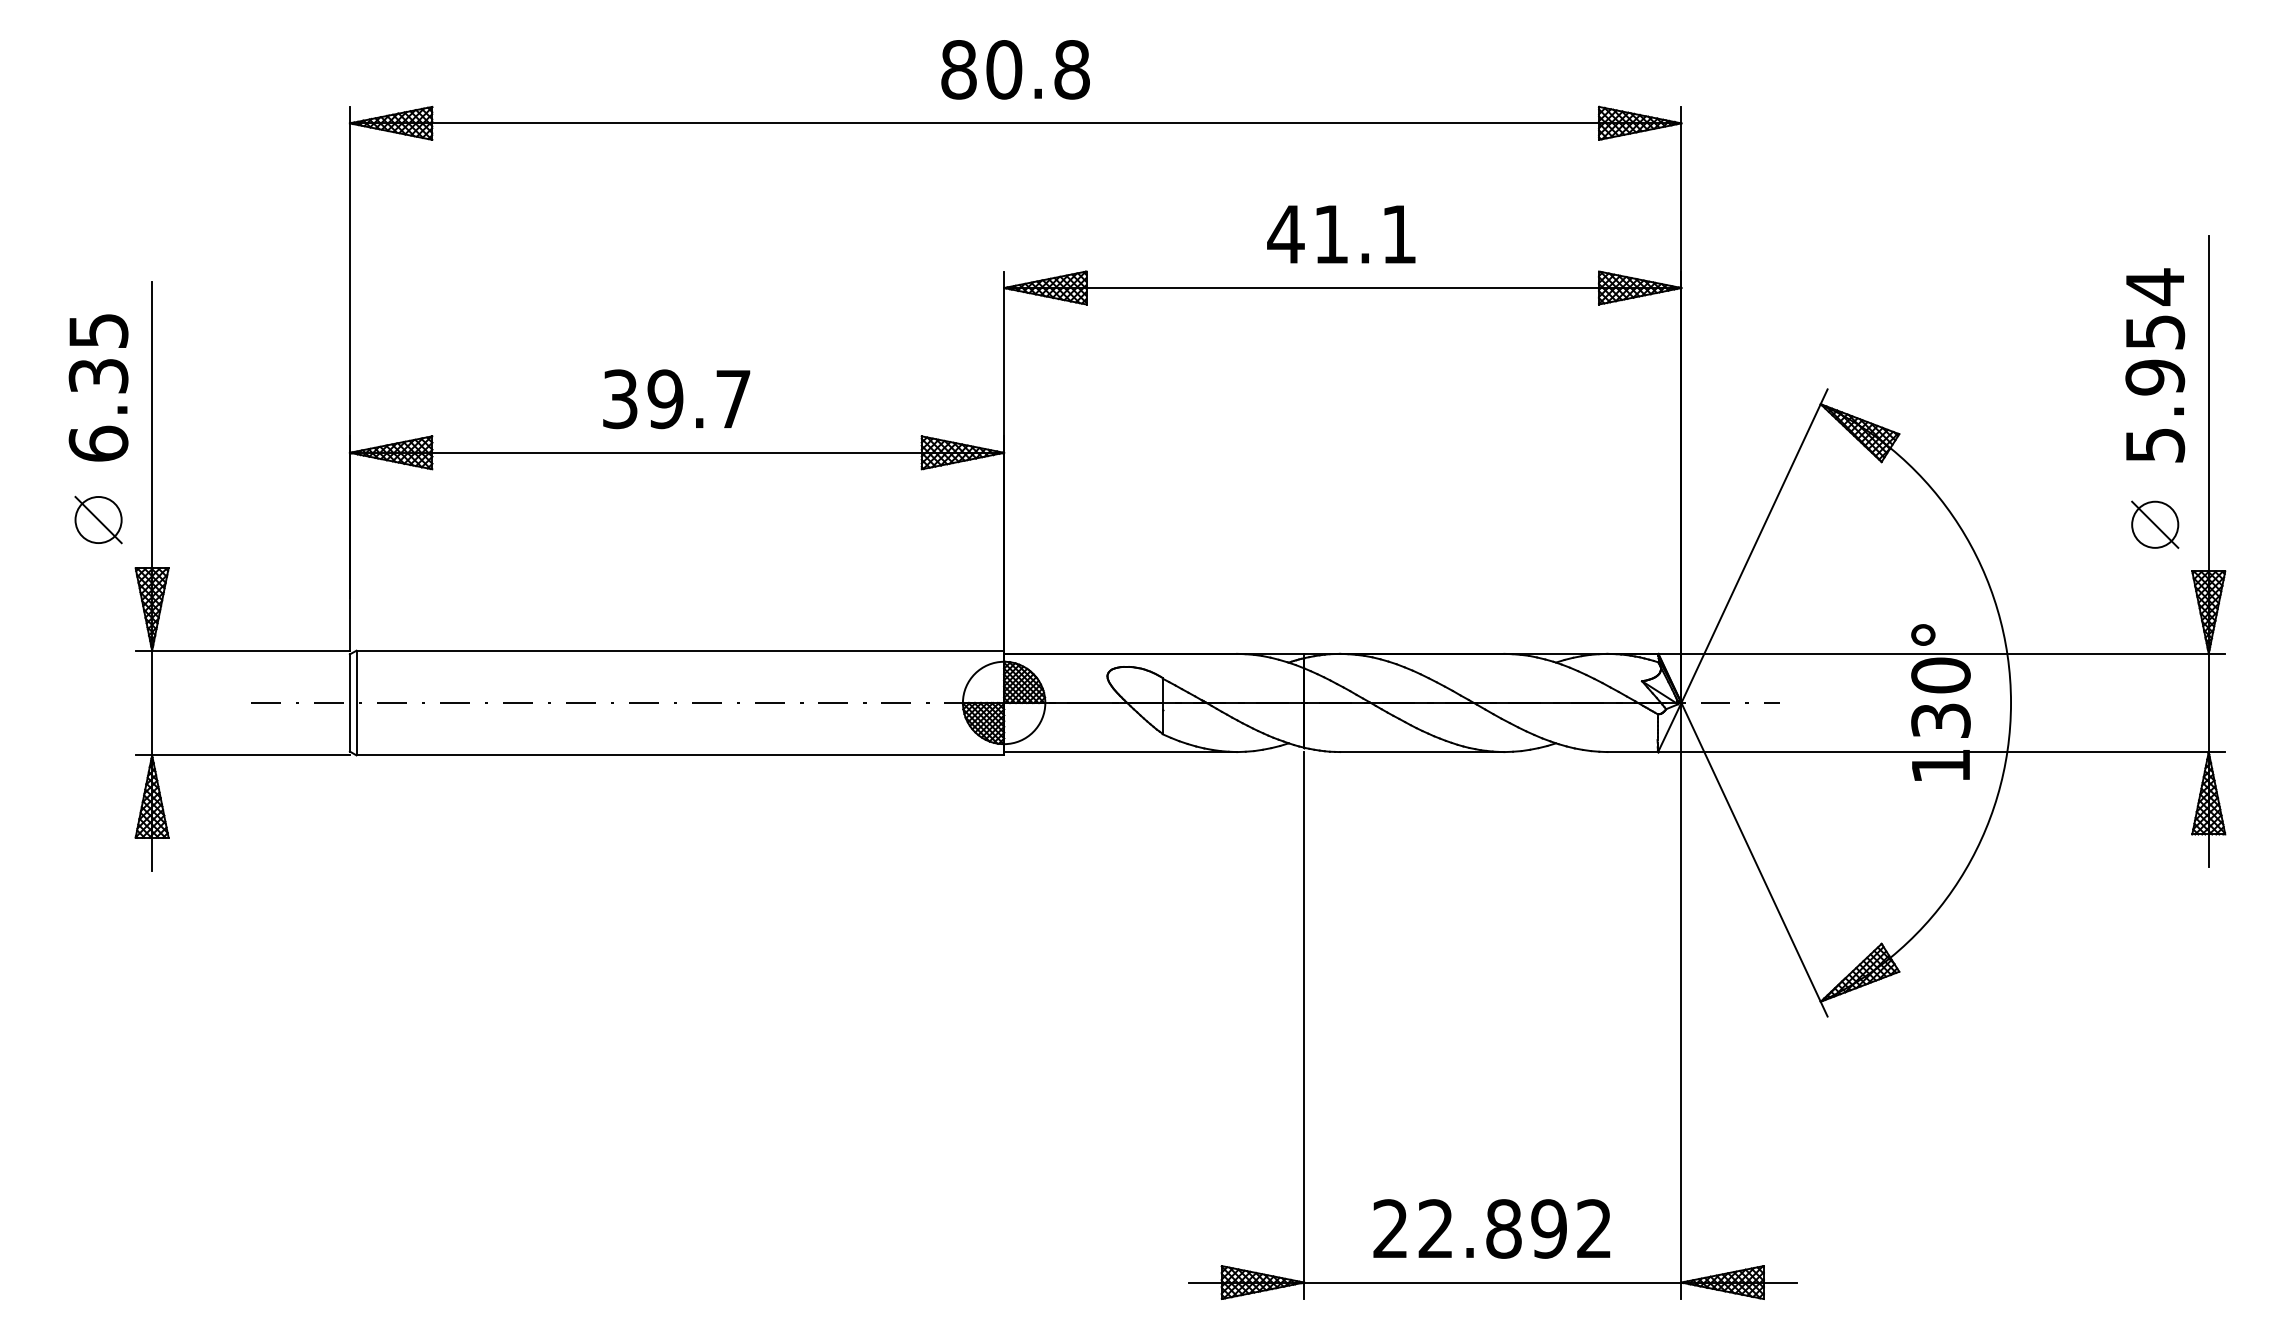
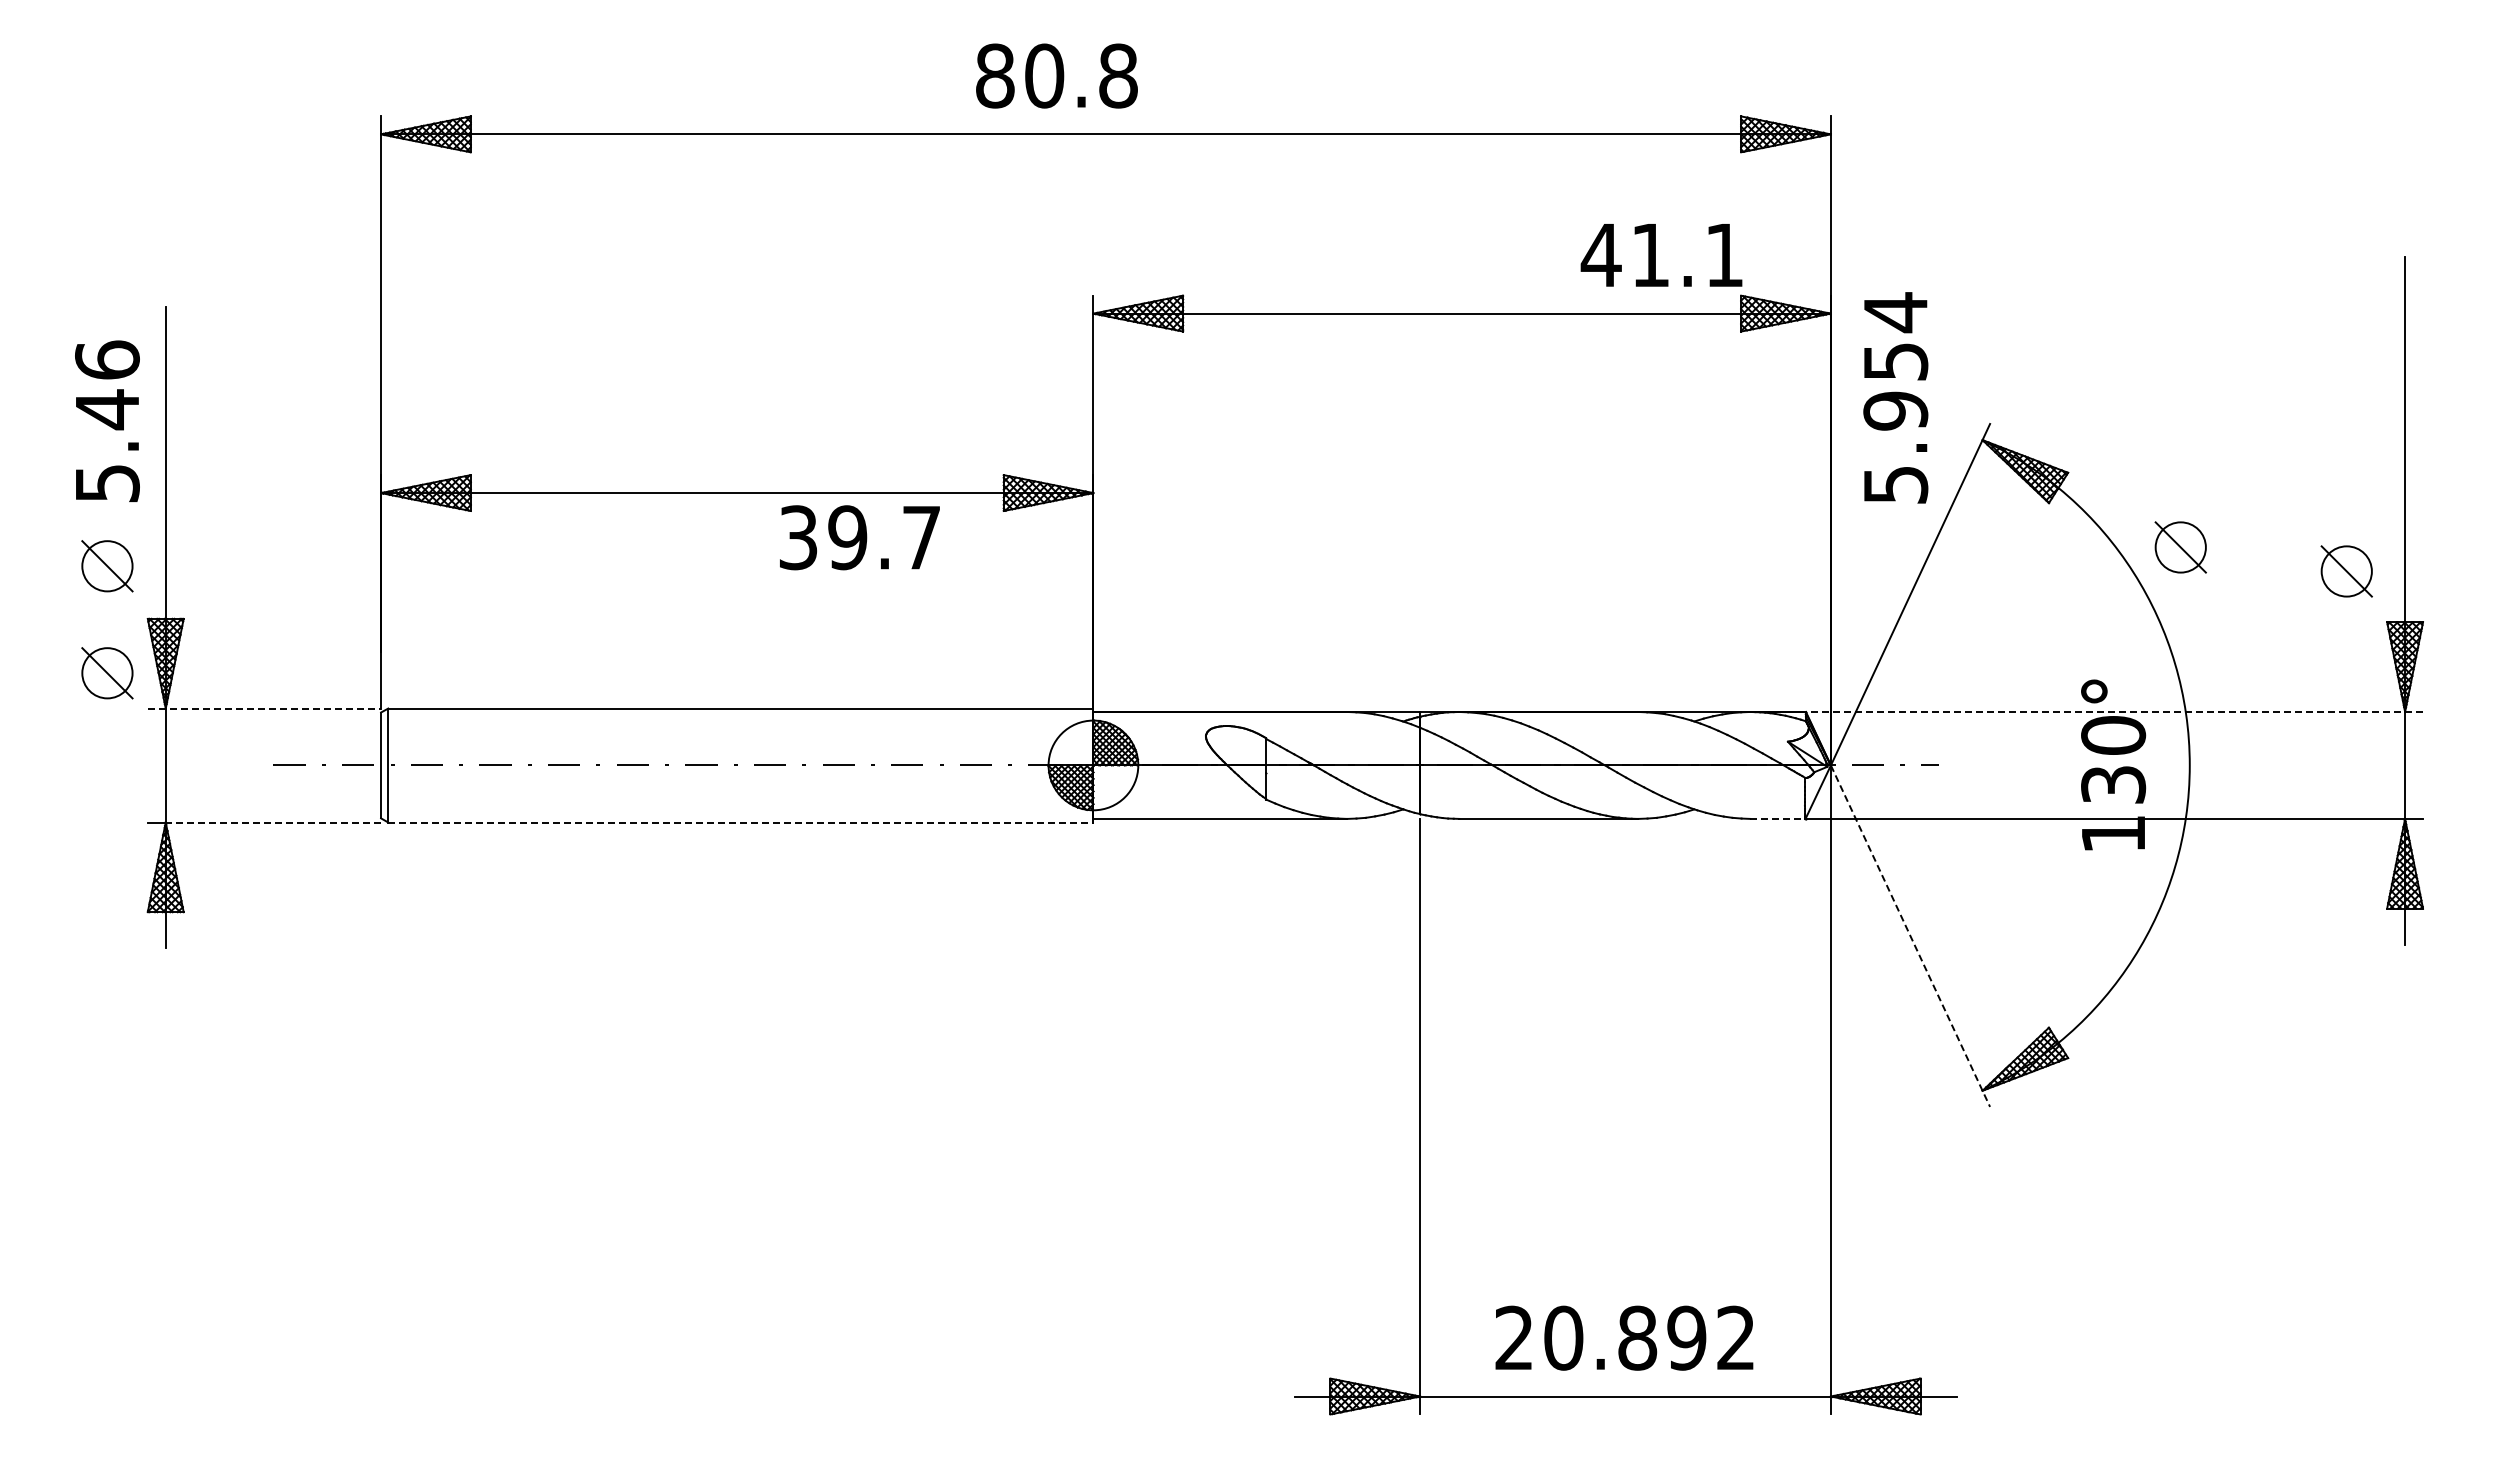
text: (1015, 69) -> (1056, 75), moved
text: (1341, 234) -> (1661, 255), moved
text: (2154, 365) -> (1895, 397), moved
text: (98, 387) -> (107, 421), 6.35 -> 5.46
text: (676, 399) -> (859, 537), moved
part: (2002, 502) -> (2180, 547), added
part: (98, 618) -> (107, 673), added
line: (242, 650) -> (264, 708), solid -> dashed
line: (1941, 653) -> (2114, 711), solid -> dashed
line: (1632, 751) -> (1777, 818), solid -> dashed
line: (251, 755) -> (273, 822), solid -> dashed
line: (679, 755) -> (740, 822), solid -> dashed
line: (1754, 860) -> (1910, 936), solid -> dashed
text: (1435, 1228) -> (1563, 1337), 22.892 -> 20.892

